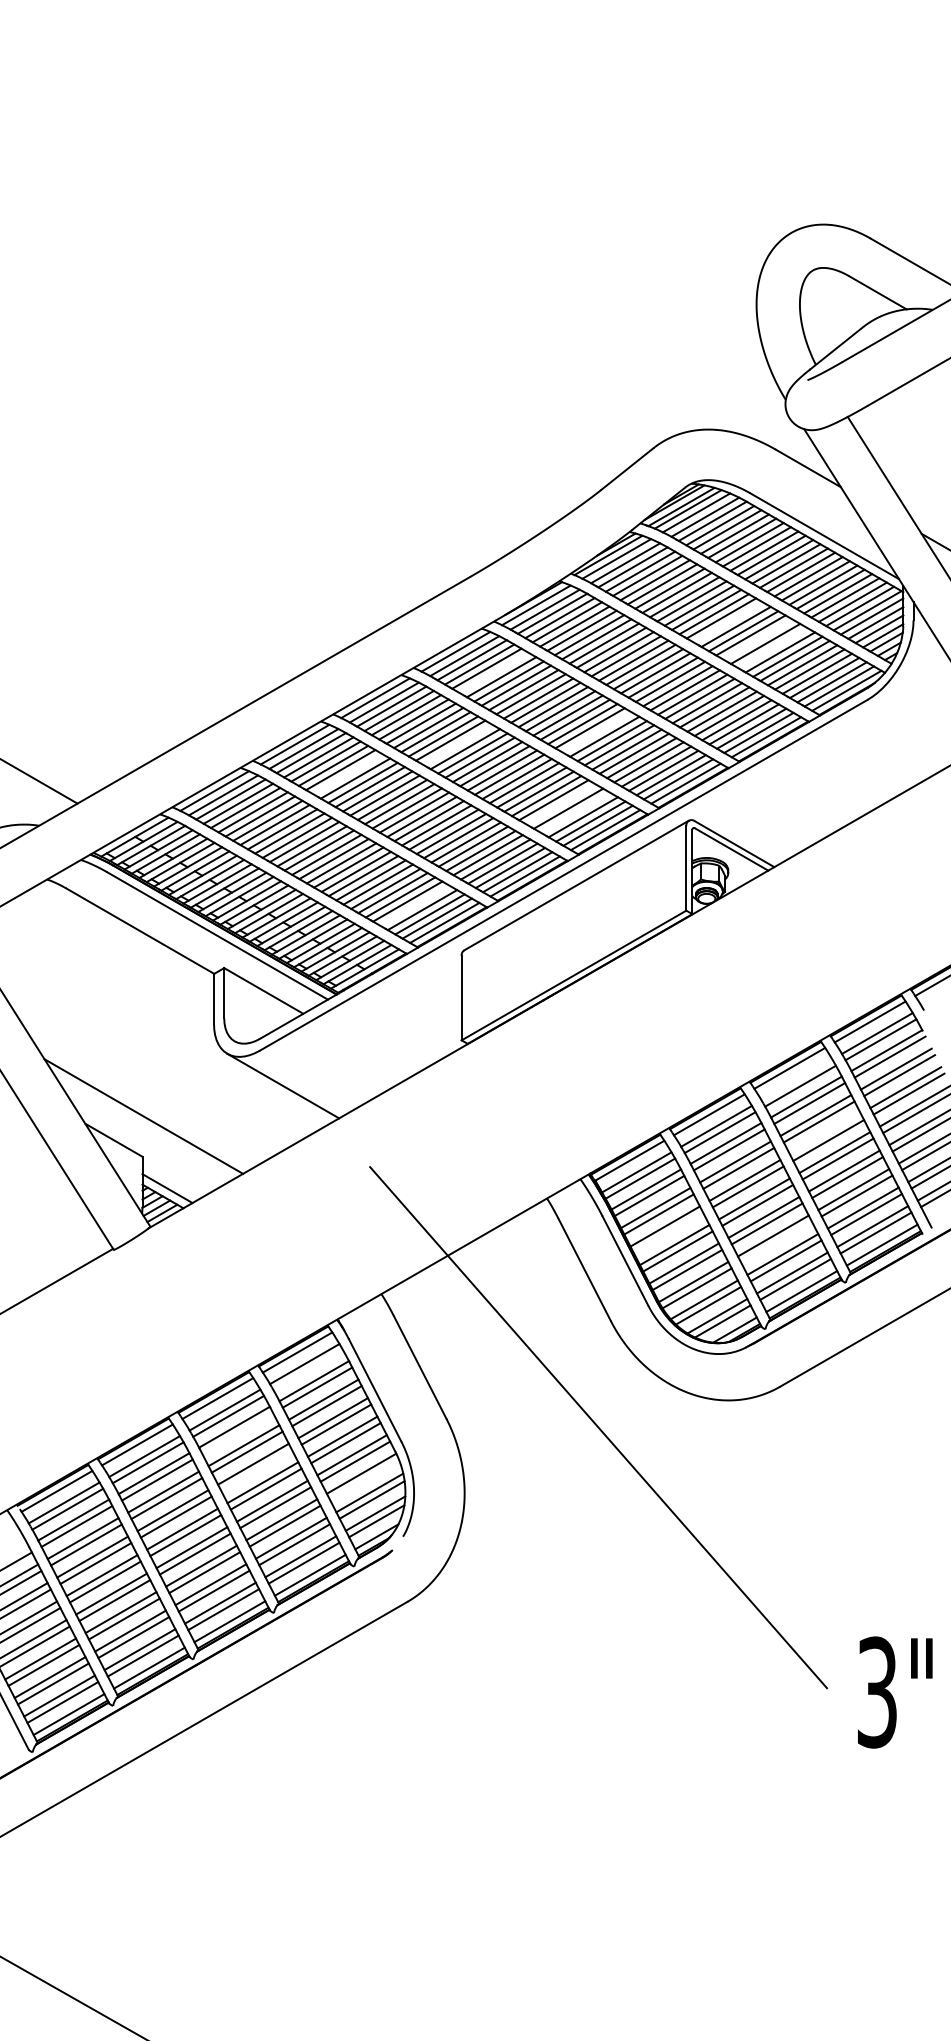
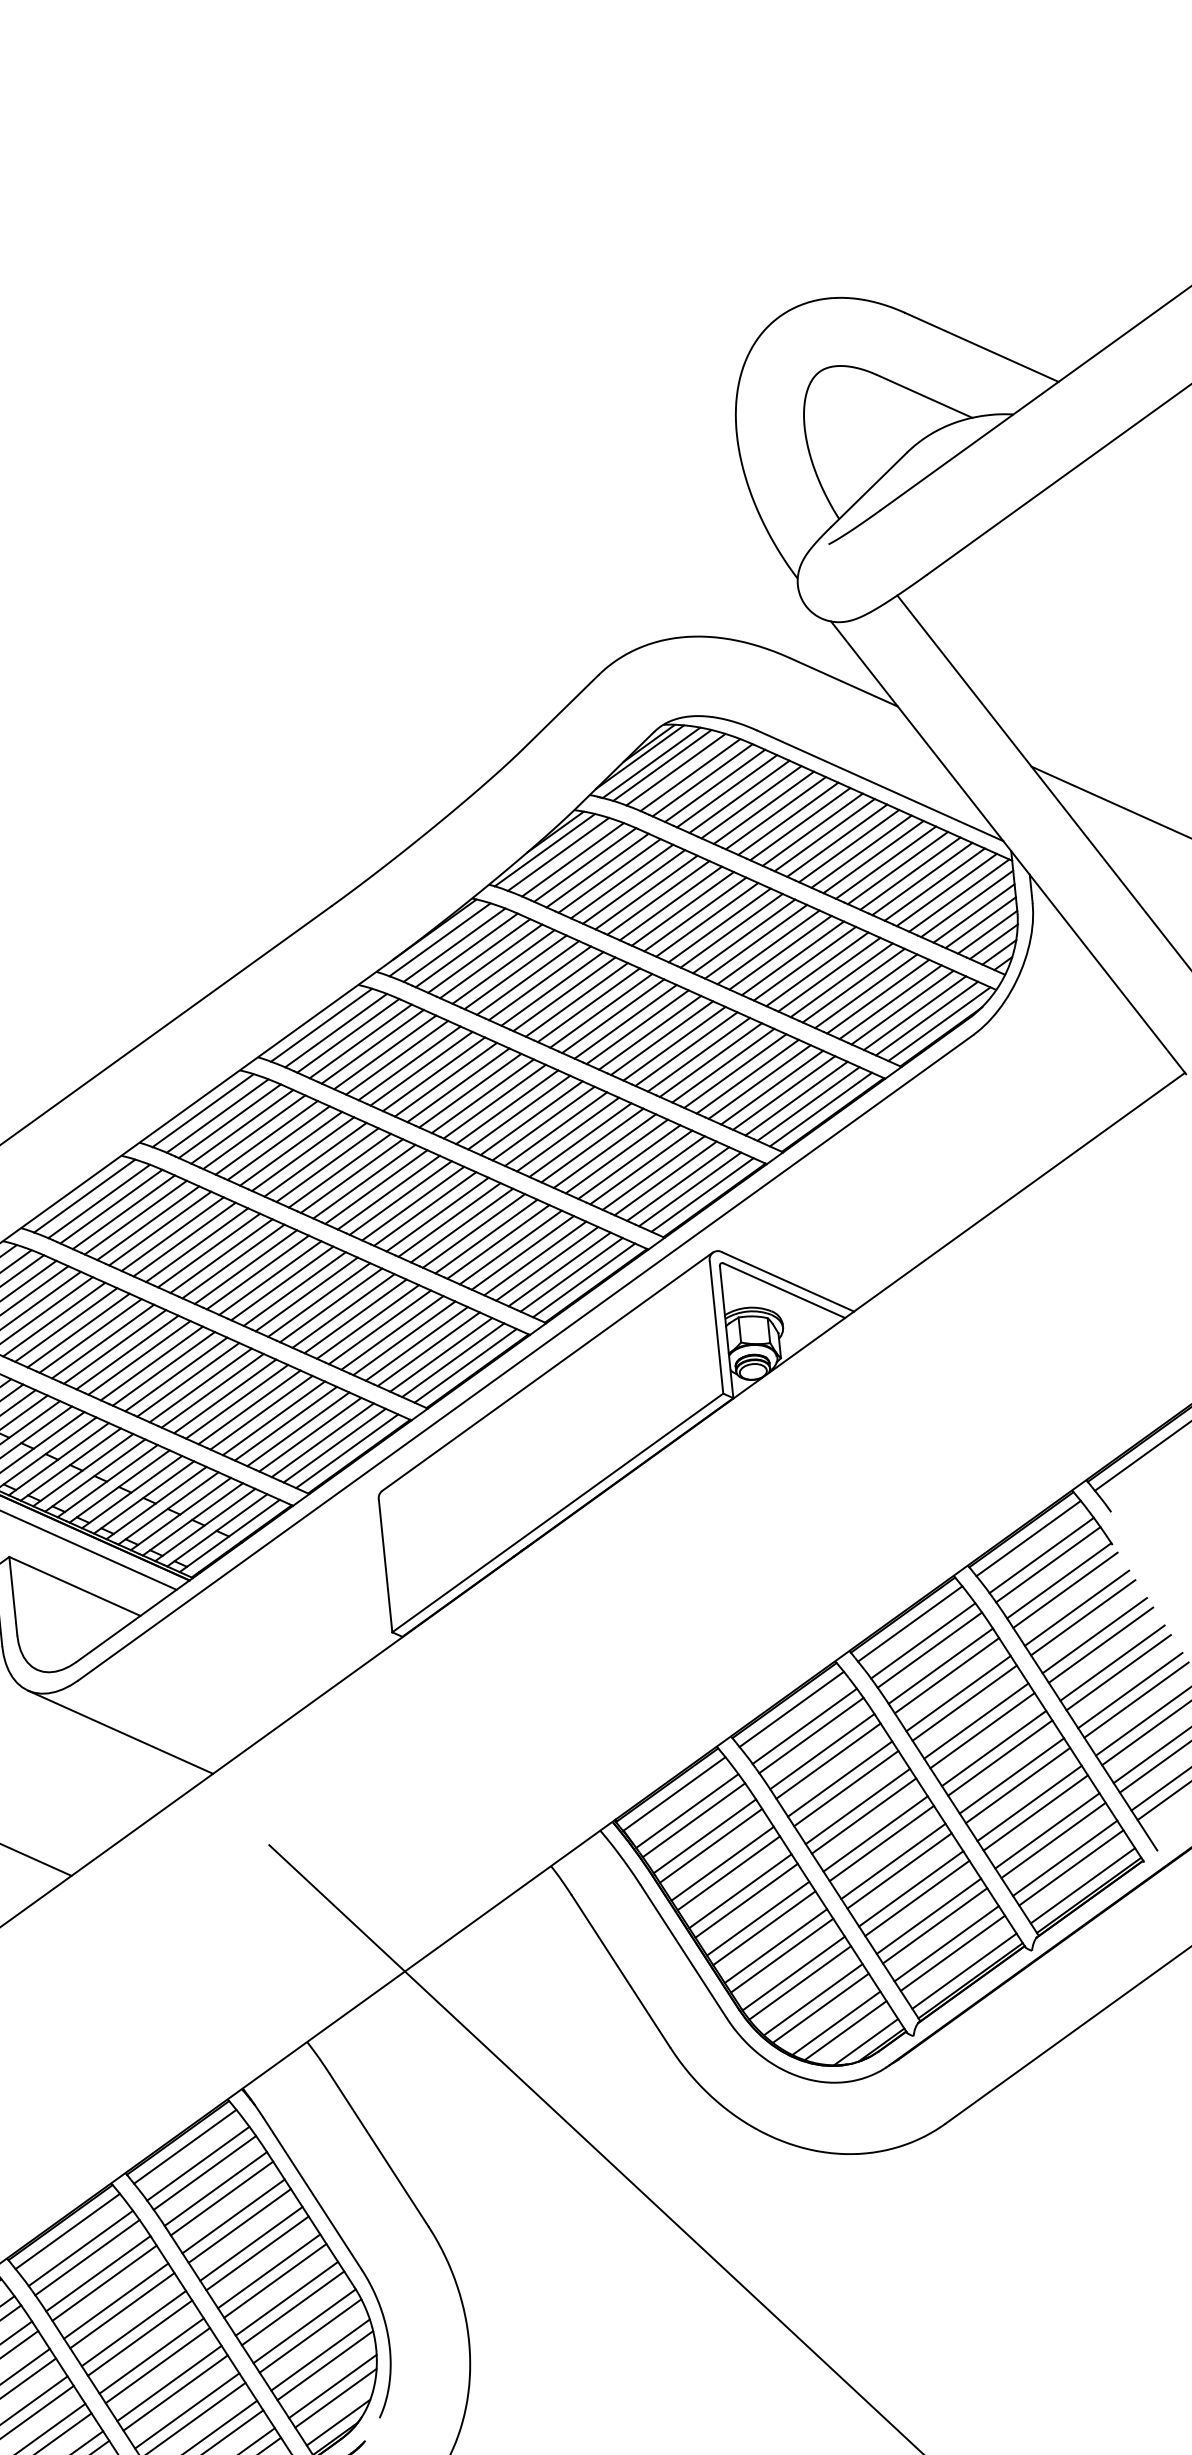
line: (728, 622) -> (743, 936), added
line: (758, 639) -> (793, 957), added
line: (772, 648) -> (816, 969), added
line: (494, 673) -> (385, 1053), added
line: (597, 732) -> (555, 1129), added
line: (457, 745) -> (338, 1171), added
line: (347, 774) -> (171, 1234), added
line: (561, 804) -> (511, 1247), added
line: (575, 813) -> (534, 1259), added
line: (414, 905) -> (297, 1428), added
line: (796, 1079) -> (922, 1640), added
line: (825, 1133) -> (976, 1720), added
line: (668, 1232) -> (746, 1900), added
line: (776, 1242) -> (917, 1898), added
line: (308, 1370) -> (205, 2173), added
line: (237, 1433) -> (104, 2283), added
line: (256, 1470) -> (139, 2337), added
line: (364, 1480) -> (310, 2336), added

